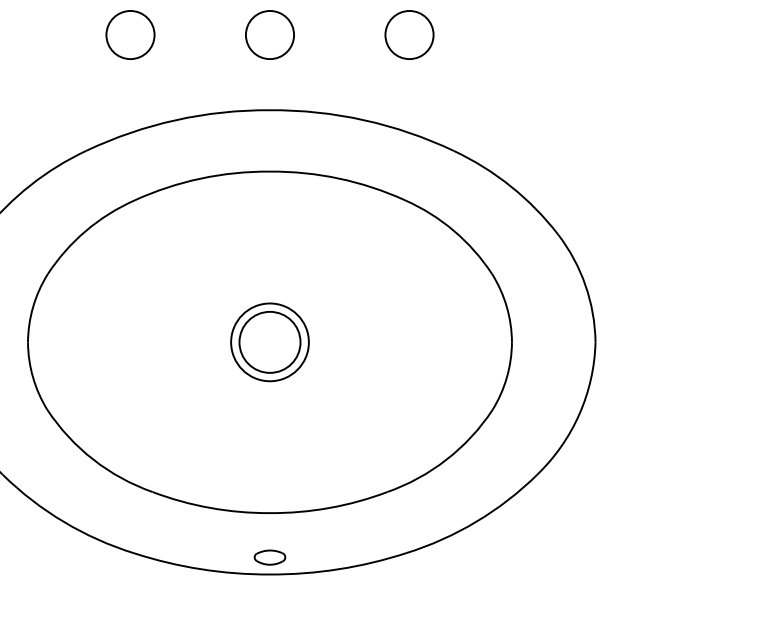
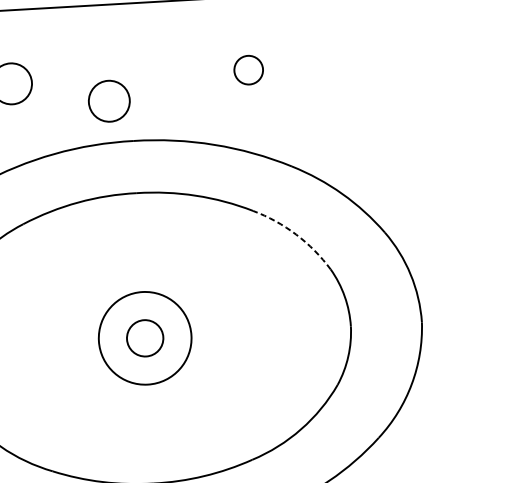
circle: (269, 34) -> (108, 100), moved
circle: (409, 34) -> (248, 69), size x0.7
arc: (454, 230) -> (296, 234), solid -> dashed
circle: (269, 341) -> (144, 337), size x0.7
circle: (269, 342) -> (144, 338), size x1.4

